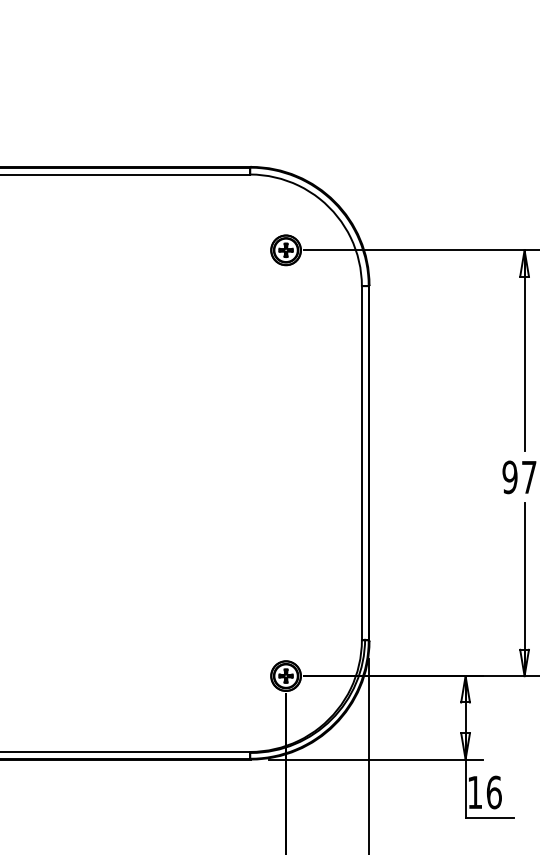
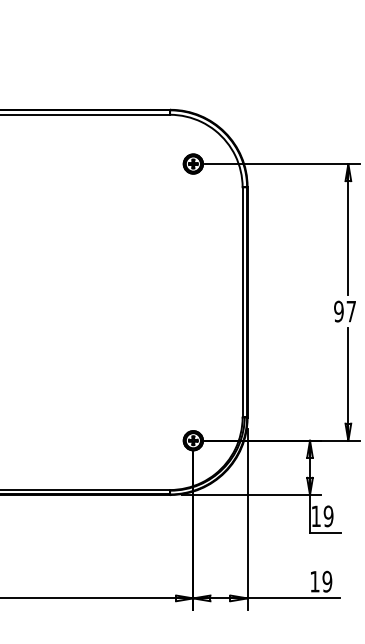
text: (494, 792) -> (328, 516), 16 -> 19

